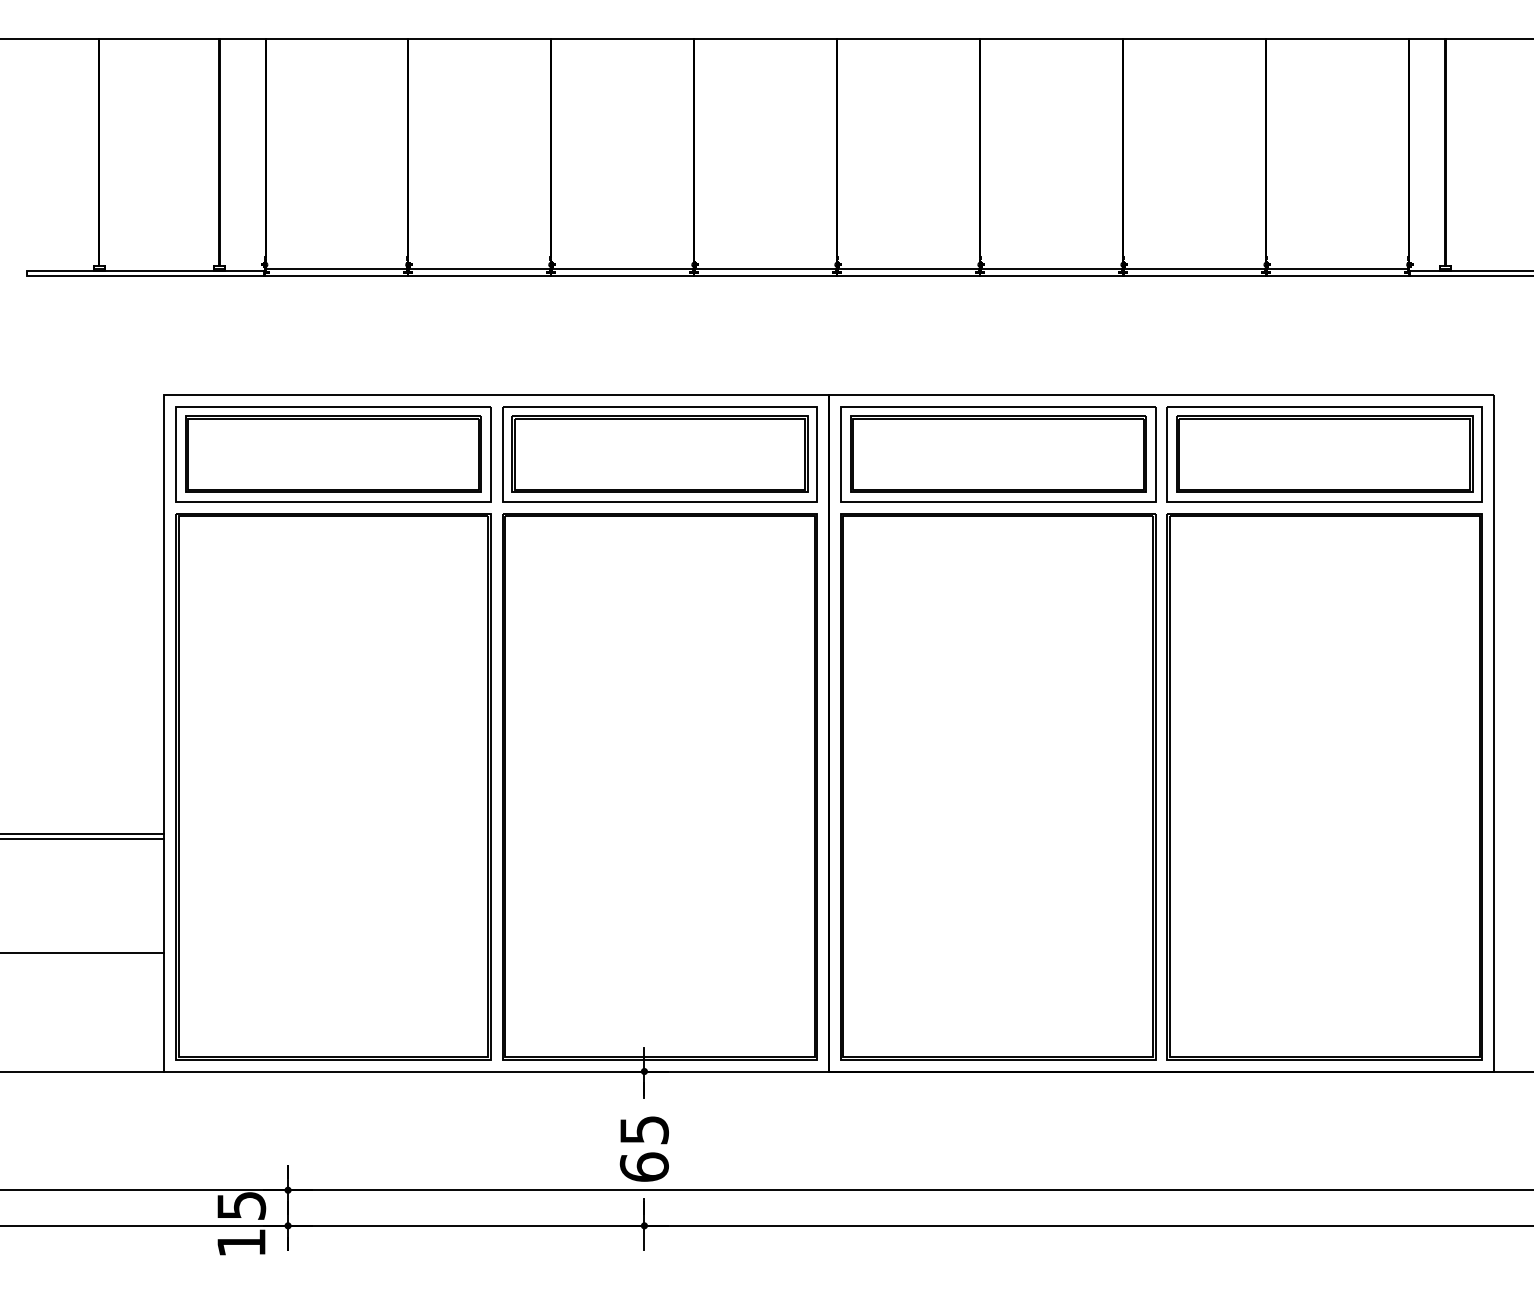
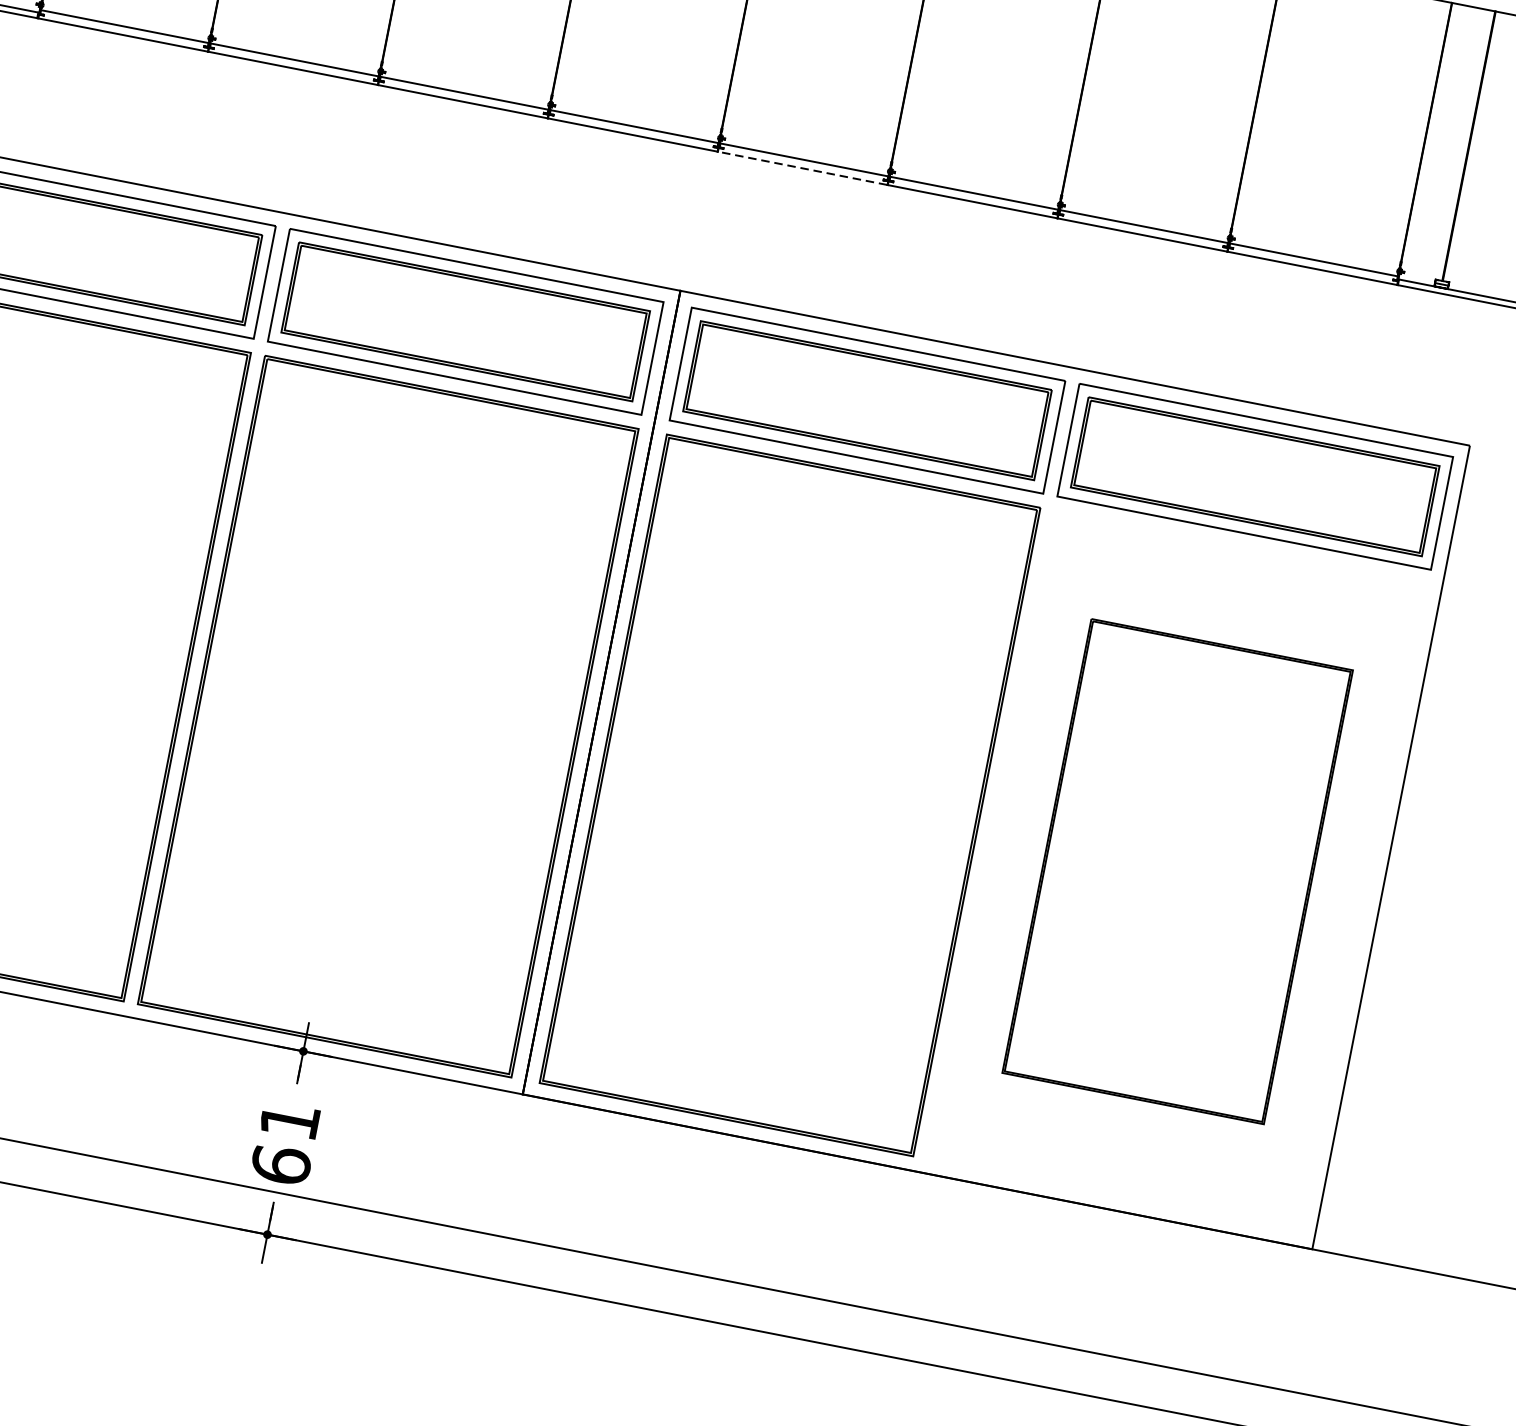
line: (908, 276) -> (802, 168), solid -> dashed
part: (1324, 786) -> (1177, 871), size x0.7
text: (644, 1130) -> (289, 1121), 65 -> 61

